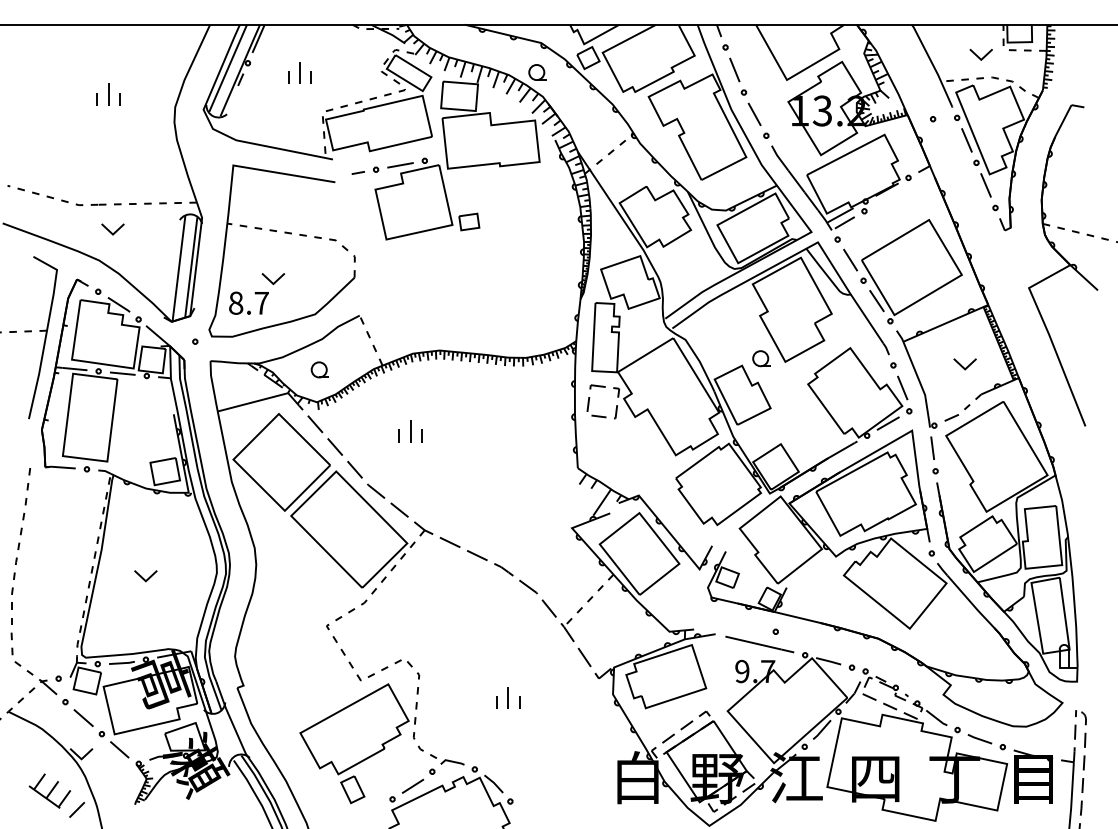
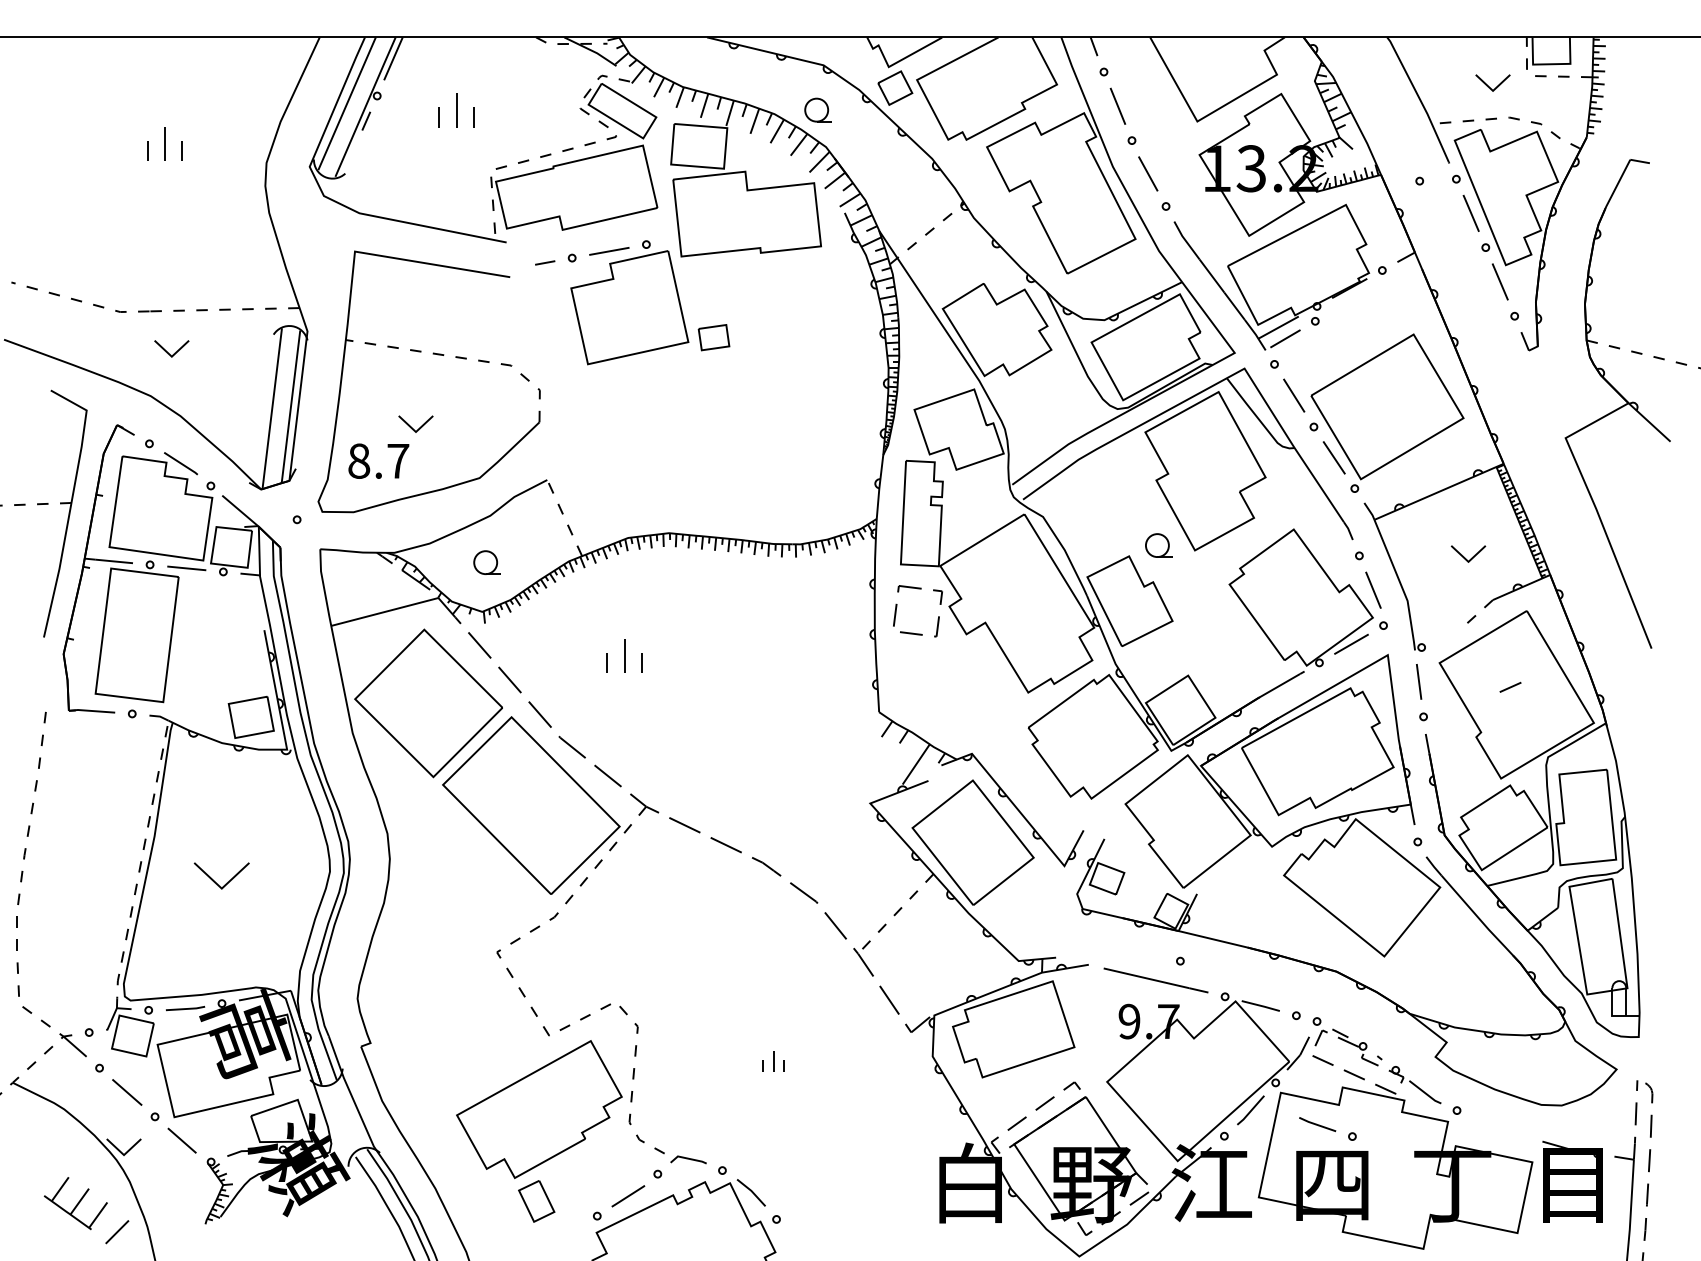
line: (951, 417) -> (1510, 686), moved
part: (145, 576) -> (221, 876), size x1.6
part: (508, 697) -> (773, 1061), size x0.6
part: (986, 742) -> (1327, 1129), moved

